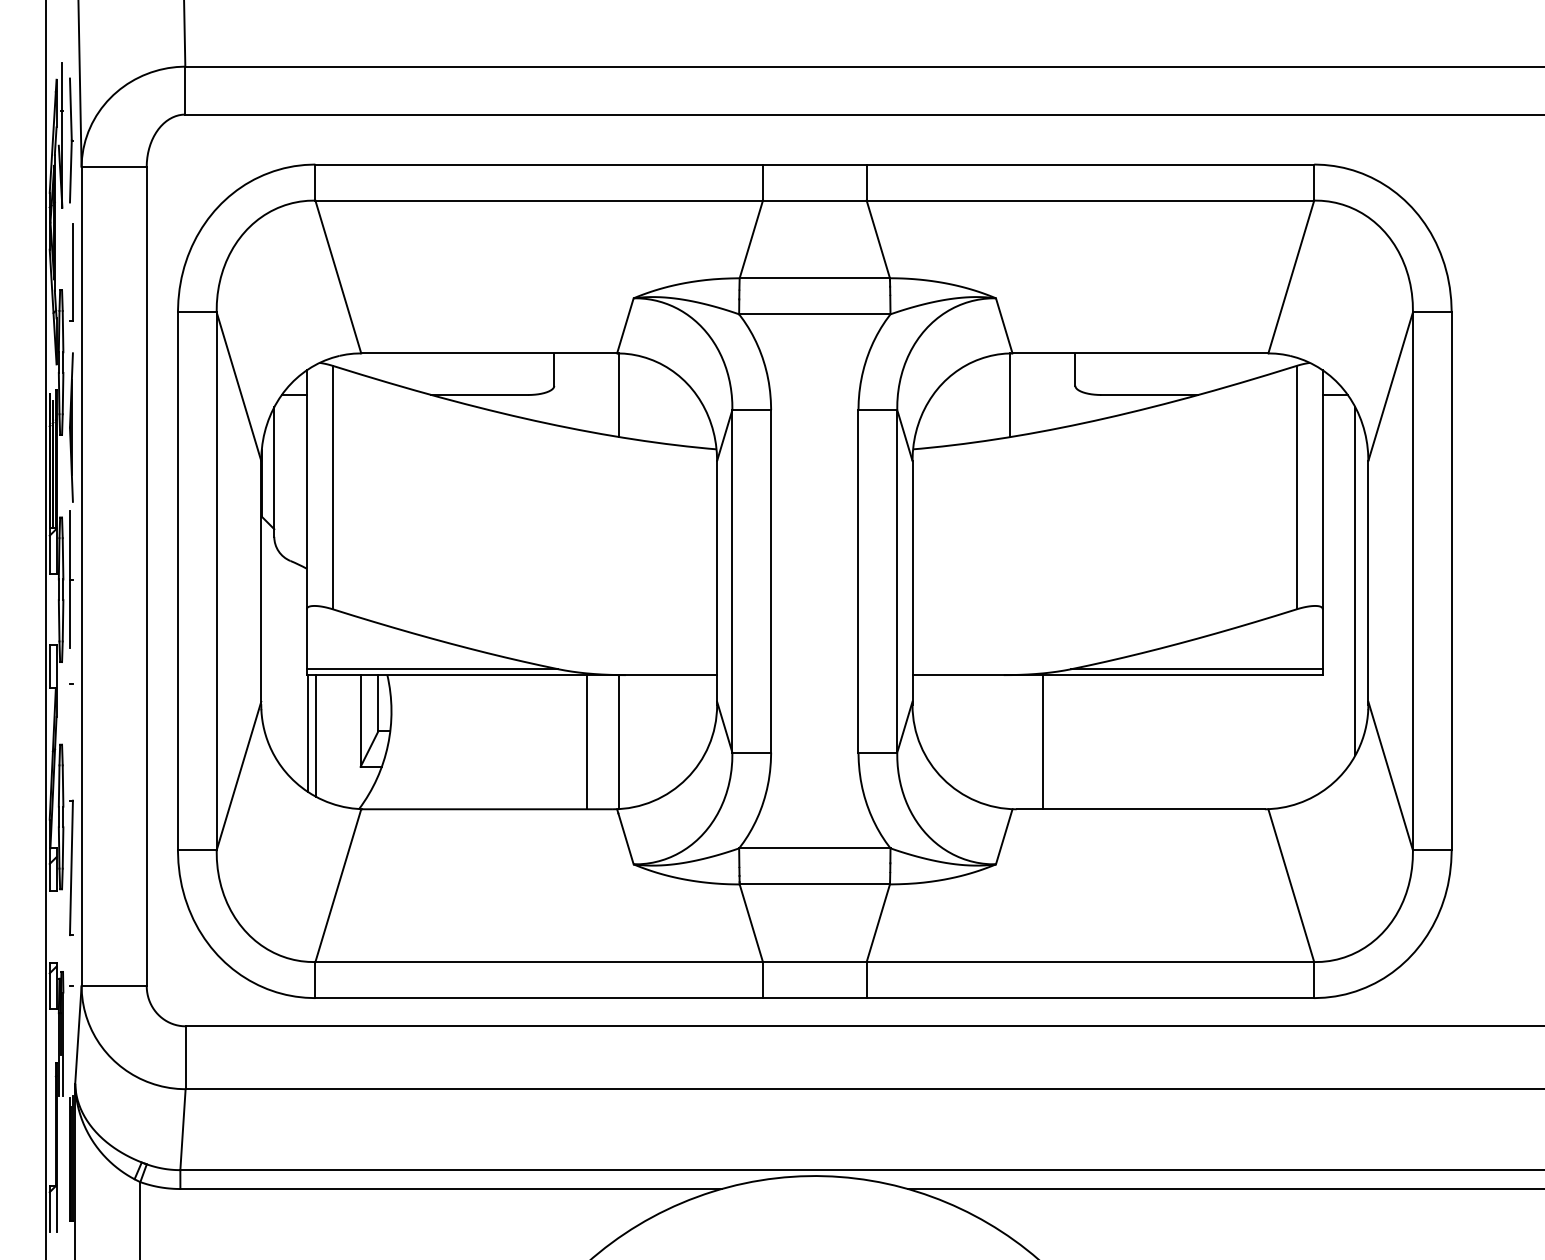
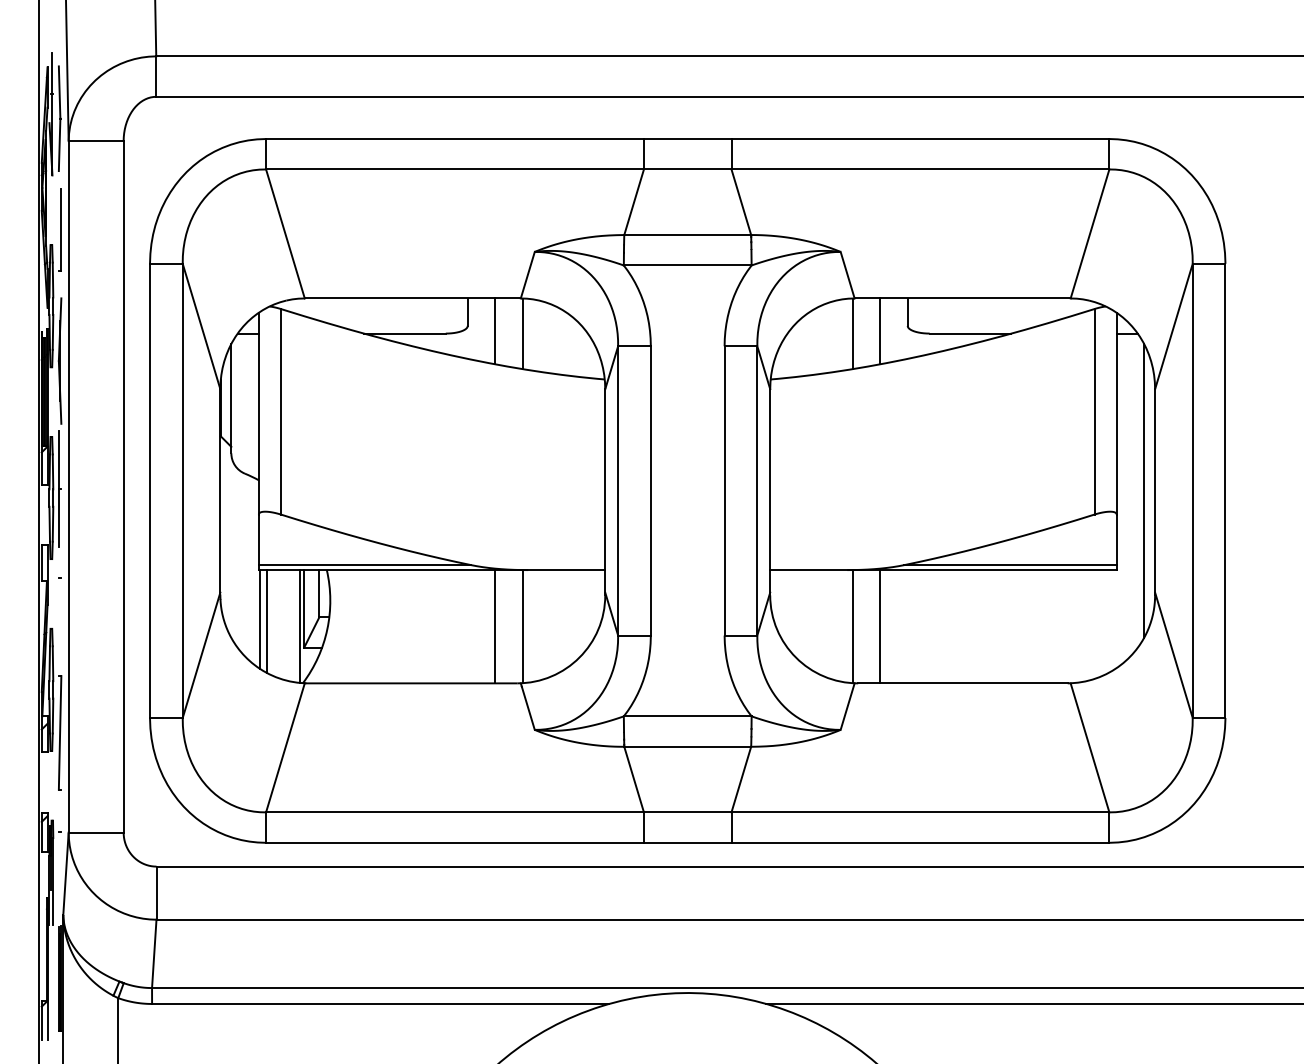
line: (586, 392) -> (494, 331), added
line: (1042, 392) -> (879, 331), added
line: (355, 742) -> (299, 626), added
line: (1010, 742) -> (852, 626), added

